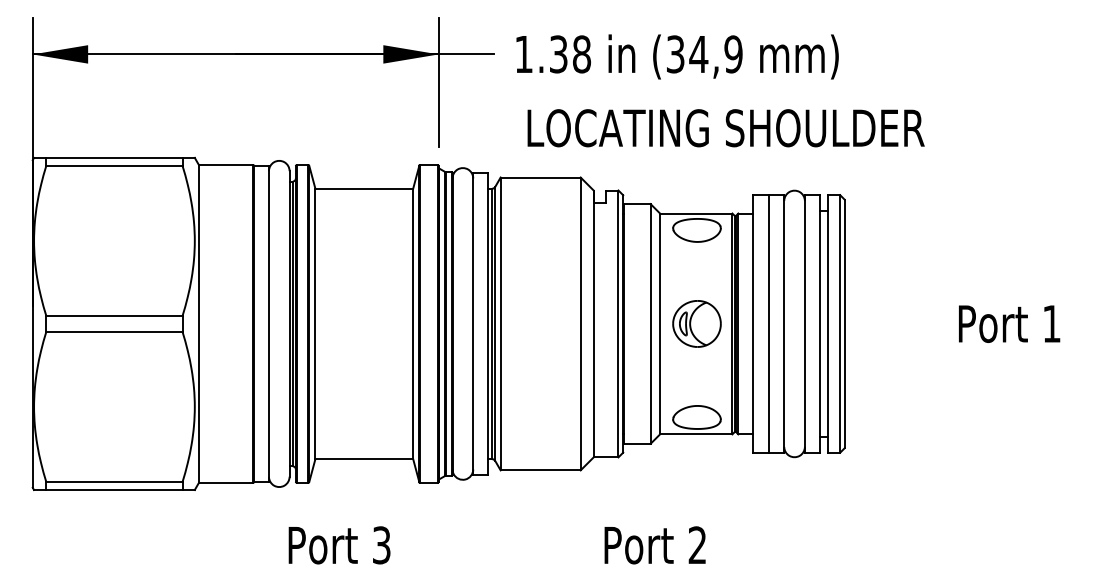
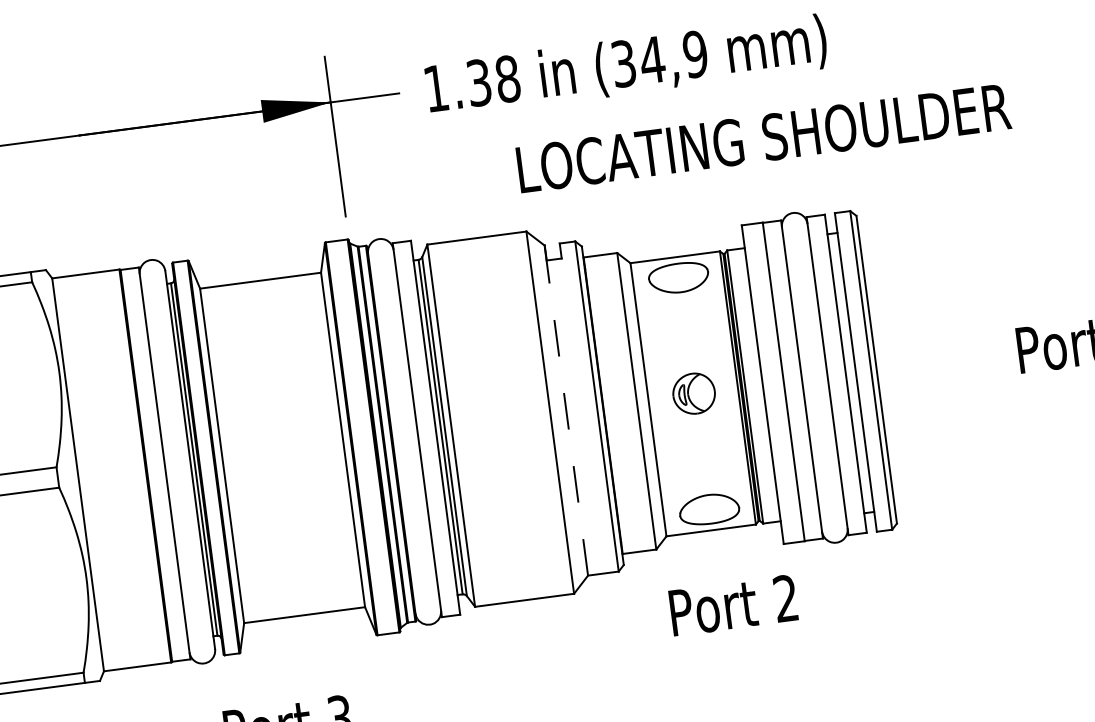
text: (725, 128) -> (763, 138), moved
line: (593, 323) -> (566, 410), solid -> dashed
part: (696, 323) -> (693, 393), size x0.7
text: (654, 545) -> (732, 605), moved

